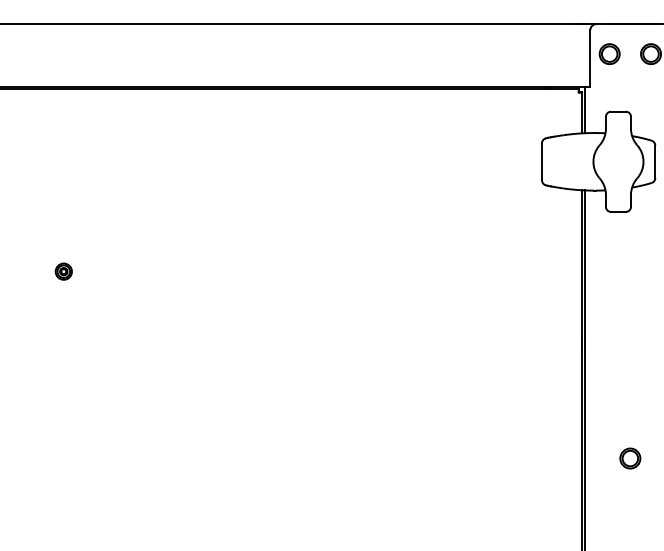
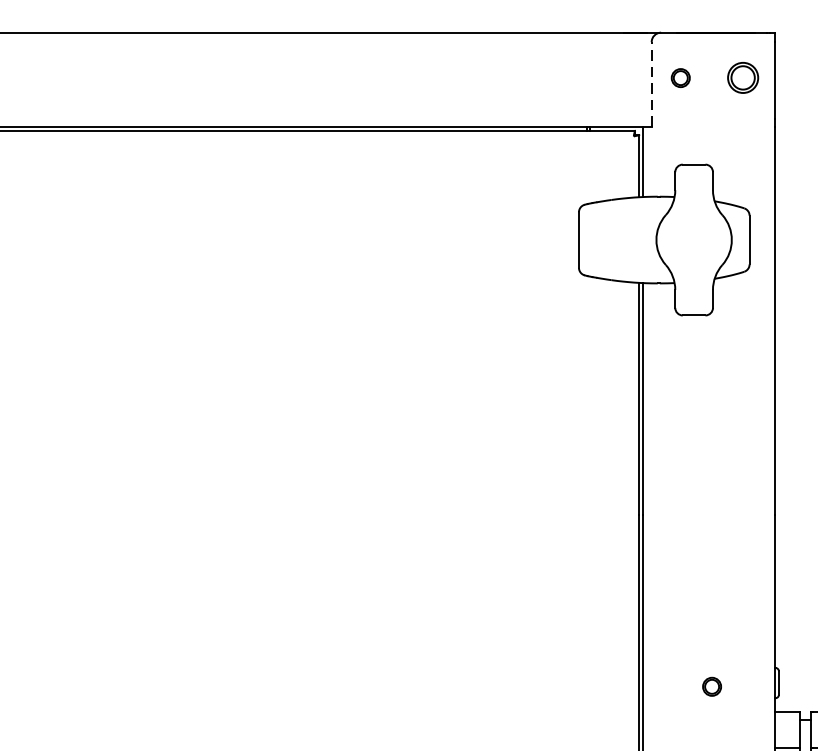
part: (609, 54) -> (680, 78), size x0.6
line: (590, 58) -> (652, 84), solid -> dashed
part: (630, 458) -> (712, 686), size x0.6

